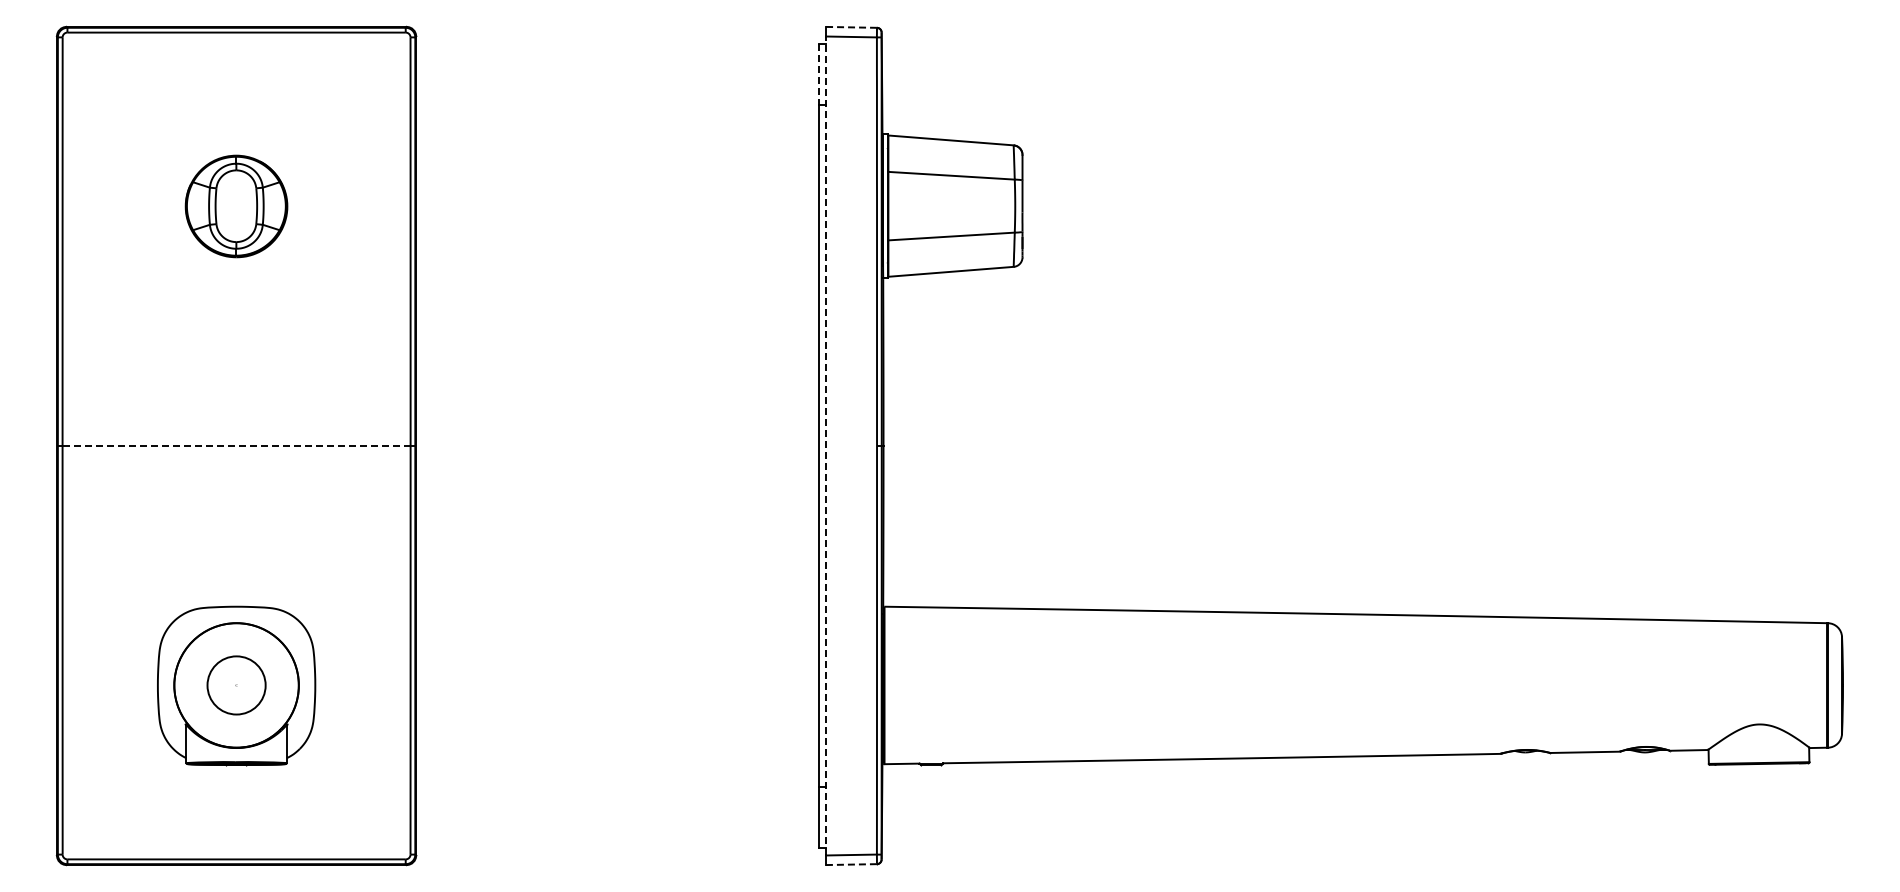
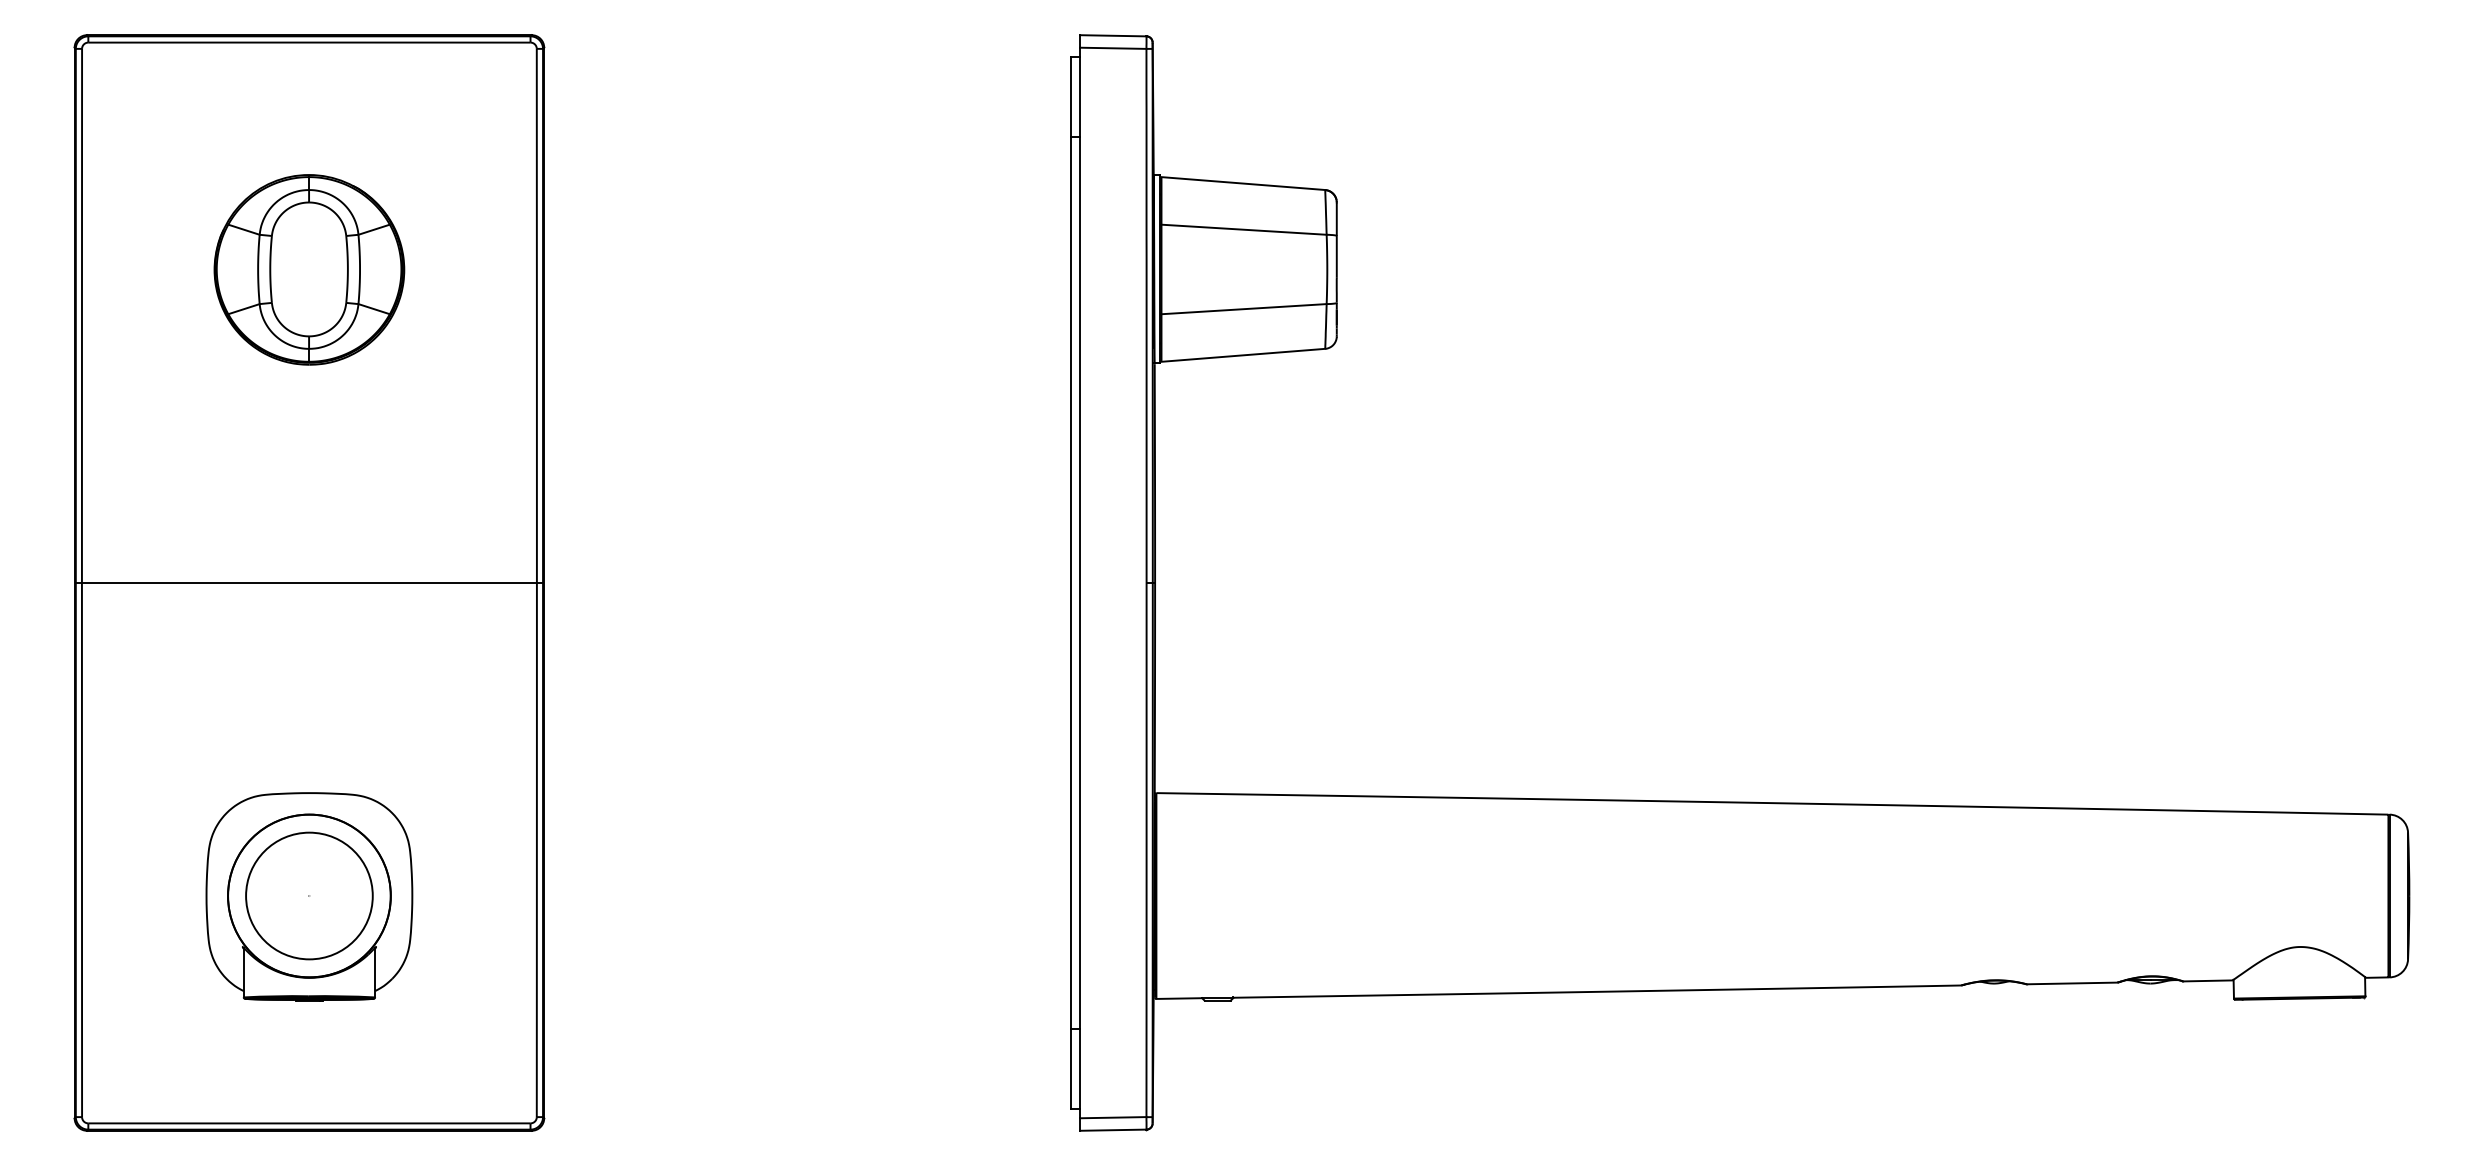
line: (851, 27) -> (1113, 35), dashed -> solid
line: (818, 74) -> (1070, 97), dashed -> solid
part: (236, 206) -> (309, 269), size x1.43
line: (237, 445) -> (310, 582), dashed -> solid
line: (826, 445) -> (1080, 582), dashed -> solid
circle: (236, 684) -> (309, 894), size x1.67
line: (850, 864) -> (1111, 1130), dashed -> solid

